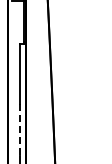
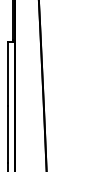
line: (19, 130) -> (7, 135), dashed -> solid

